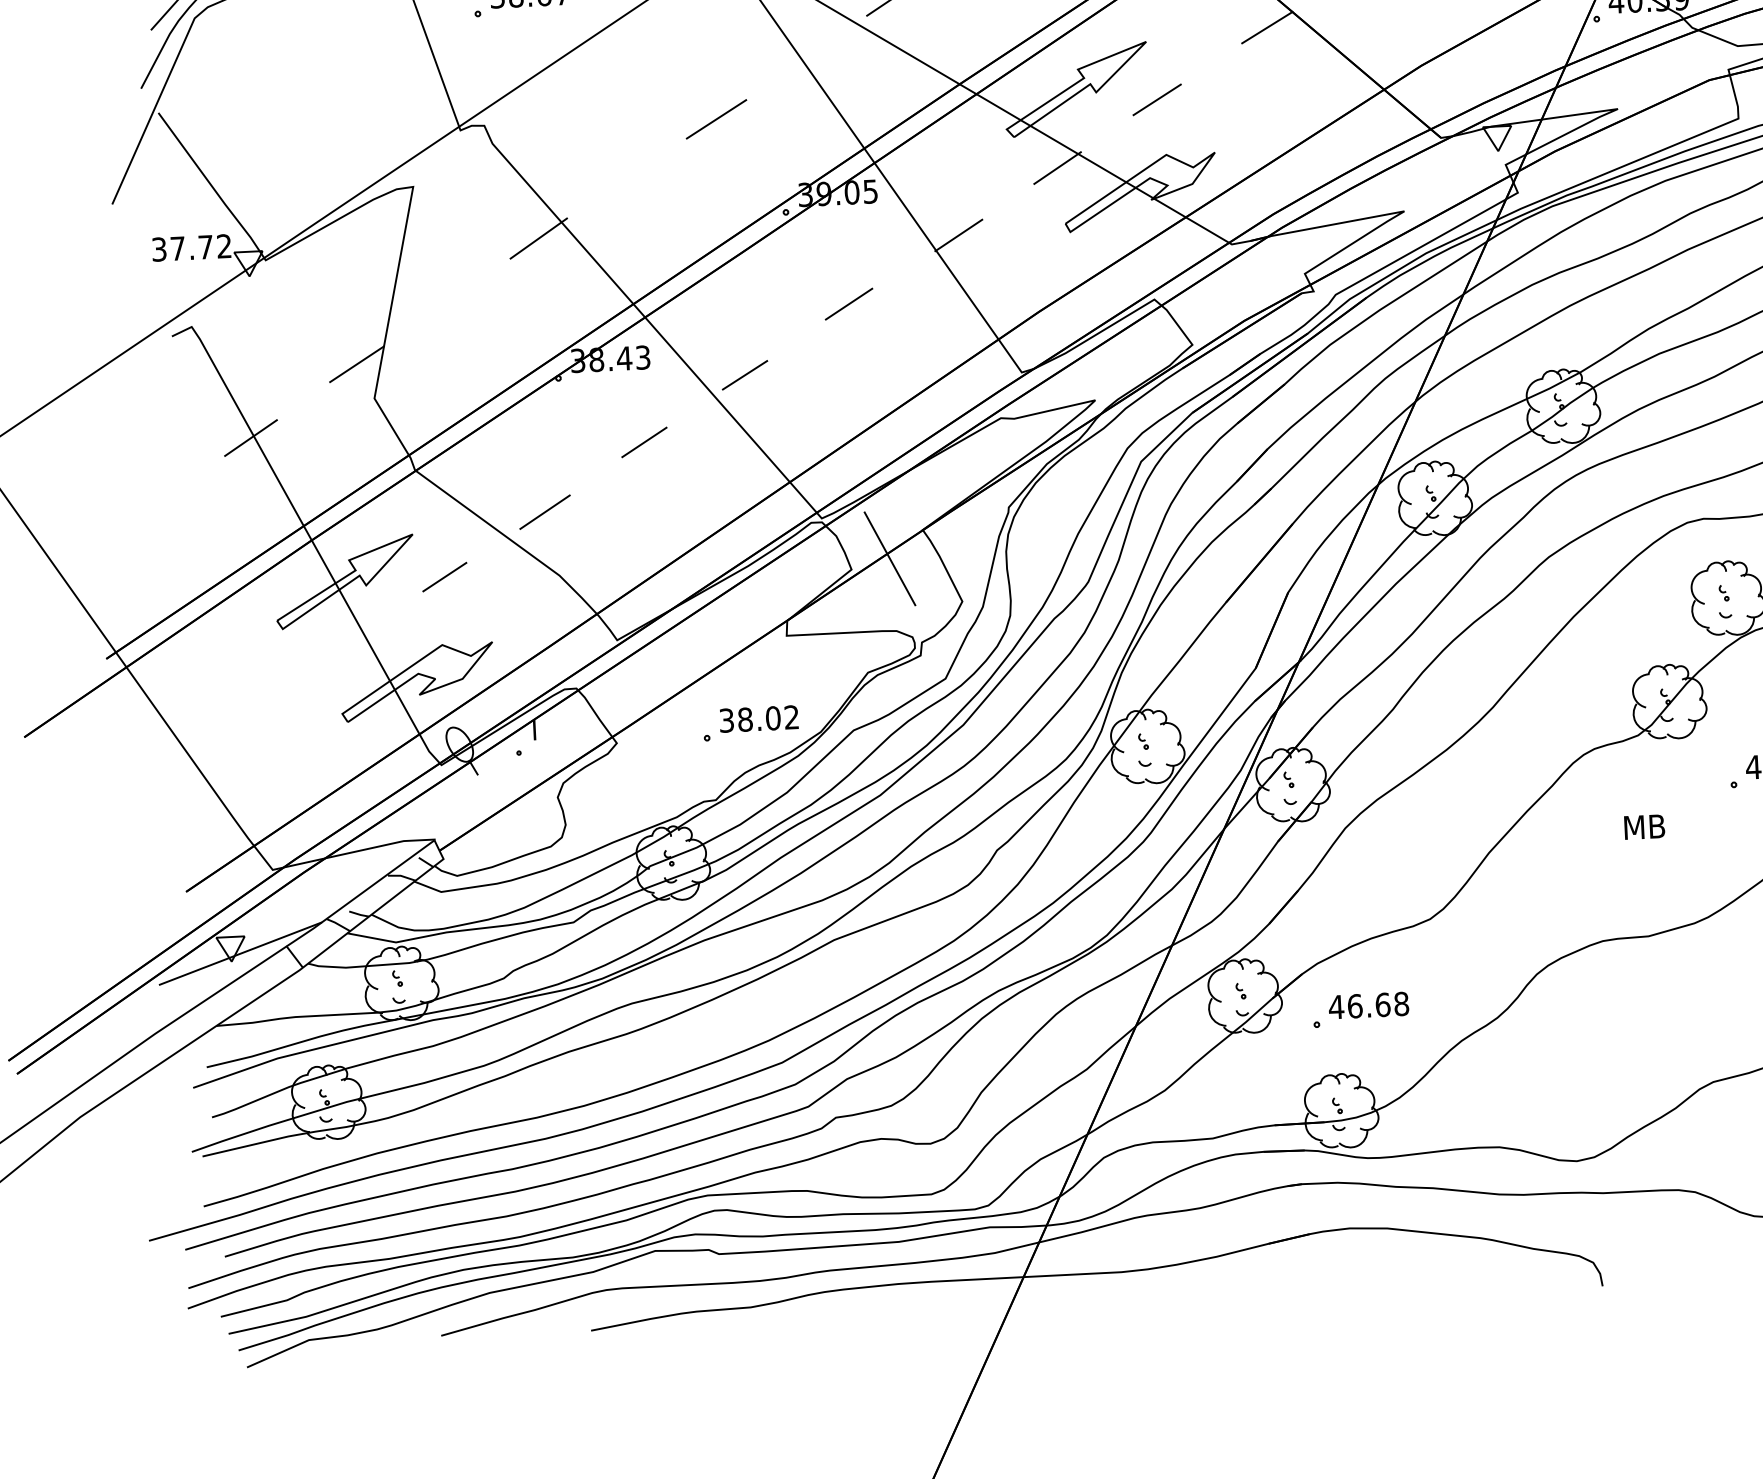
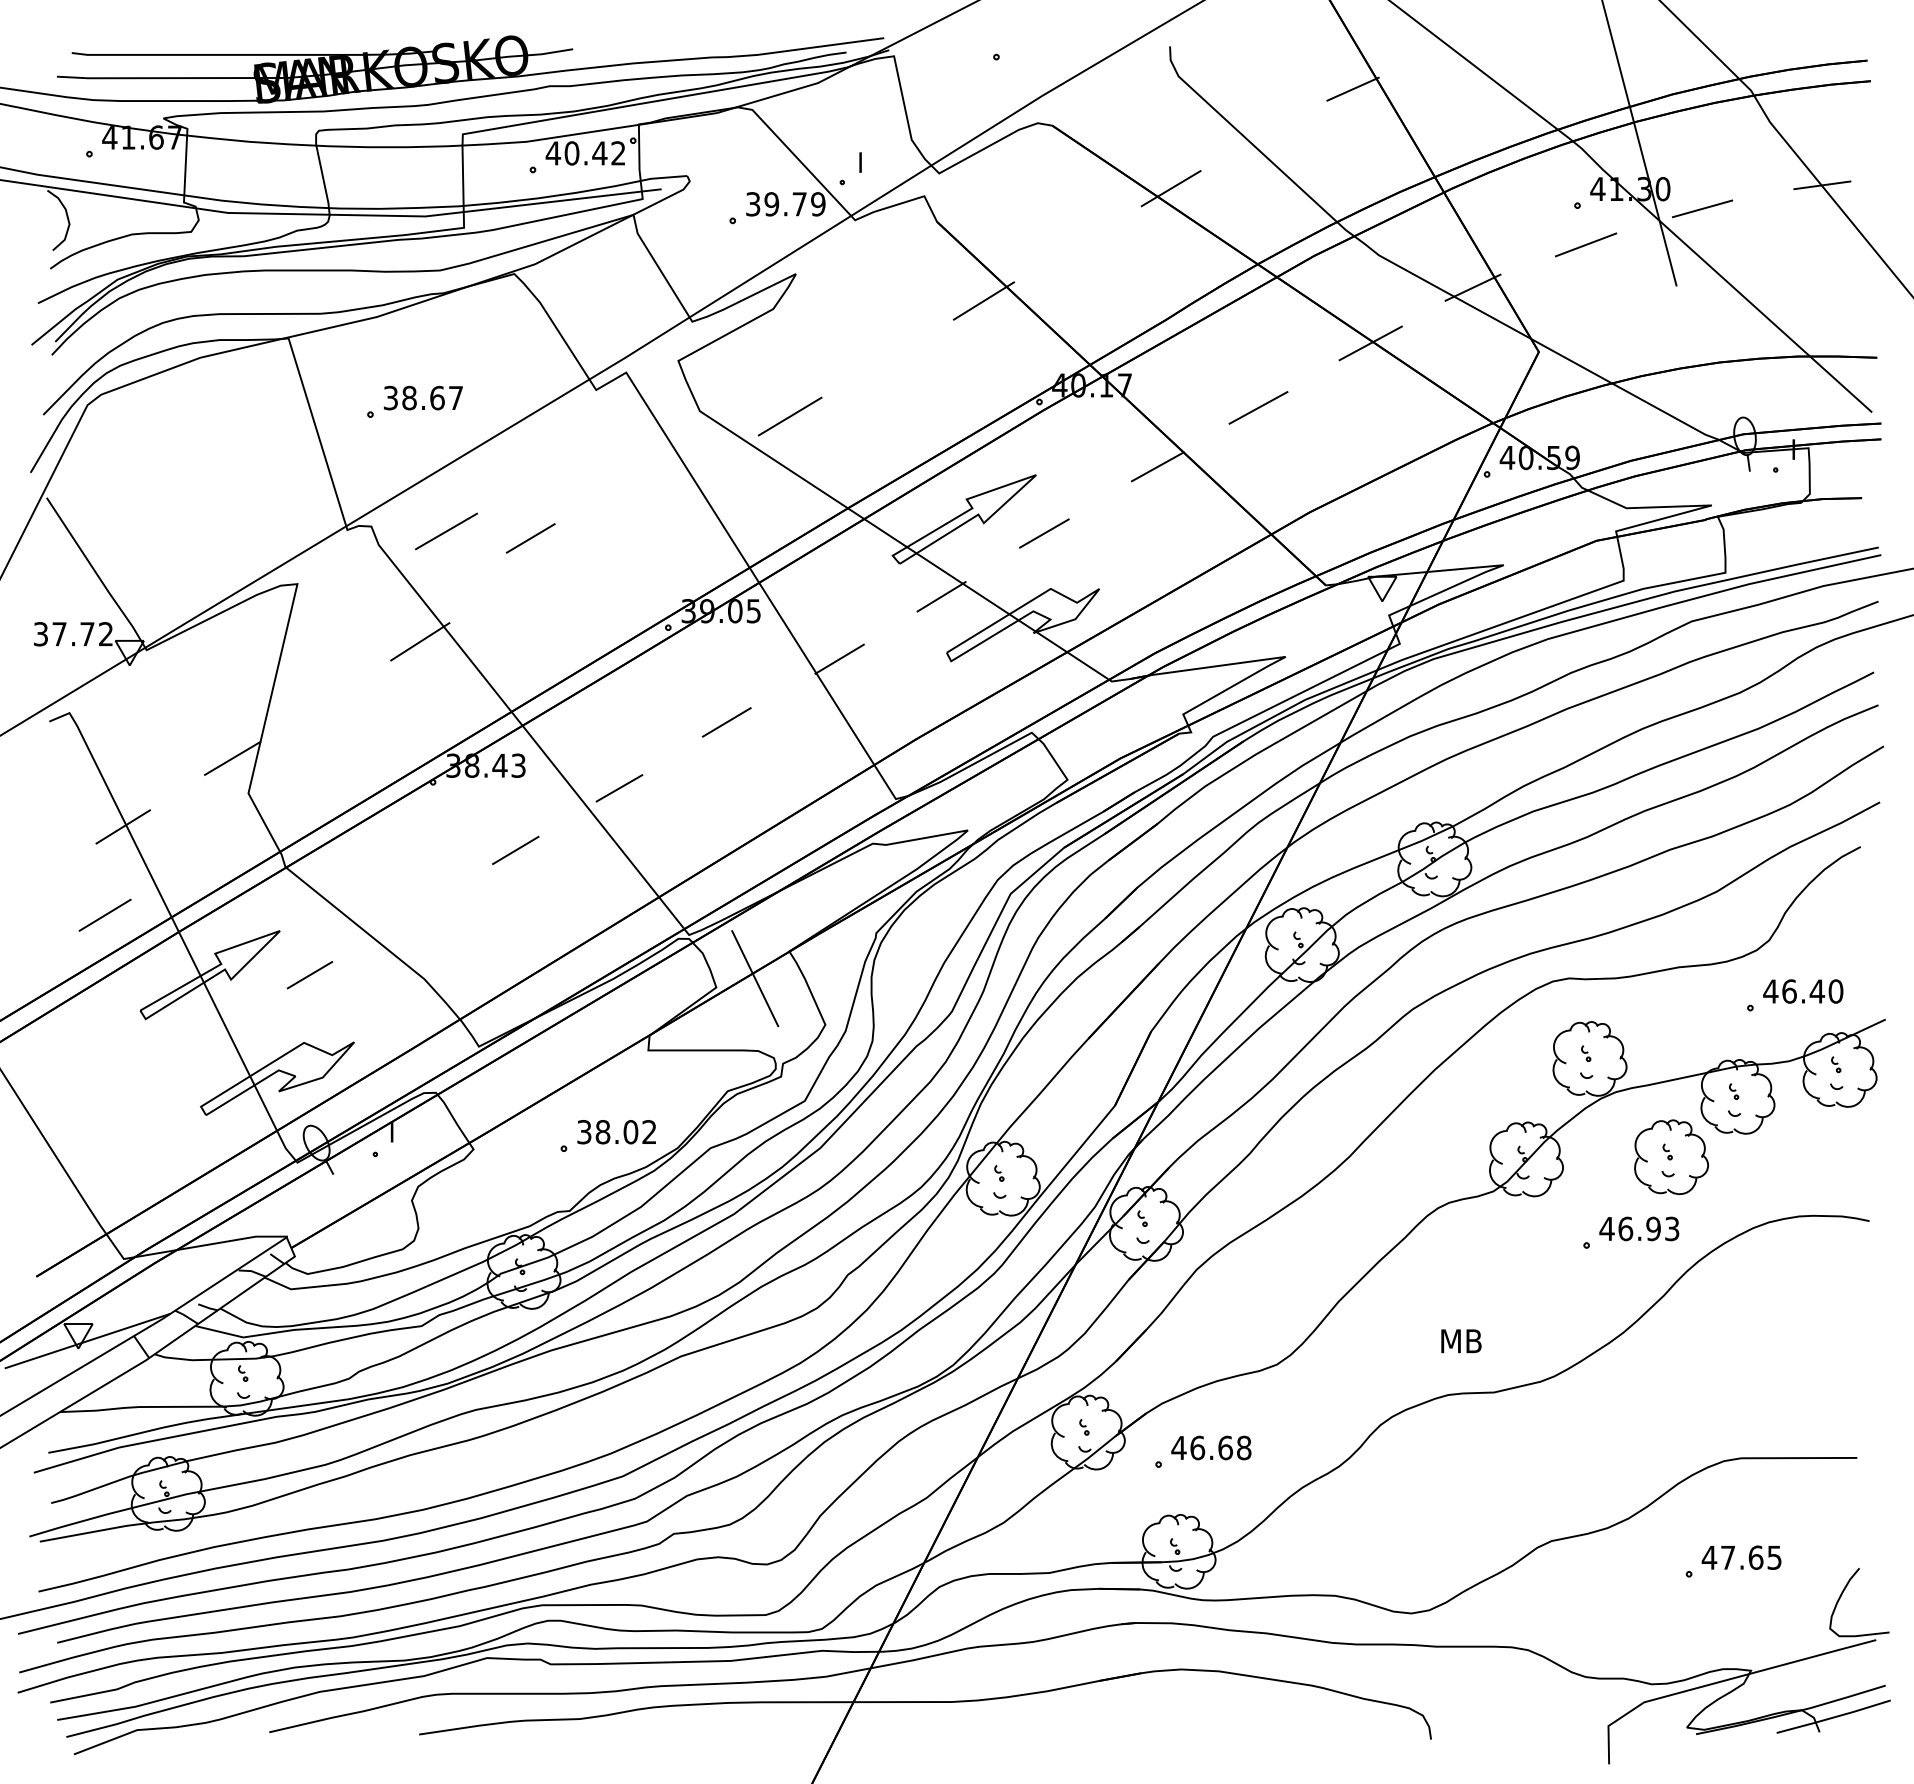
line: (716, 119) -> (446, 531), moved
line: (643, 129) -> (530, 538), added
line: (544, 511) -> (104, 914), moved
text: (1644, 827) -> (1461, 1341), moved

